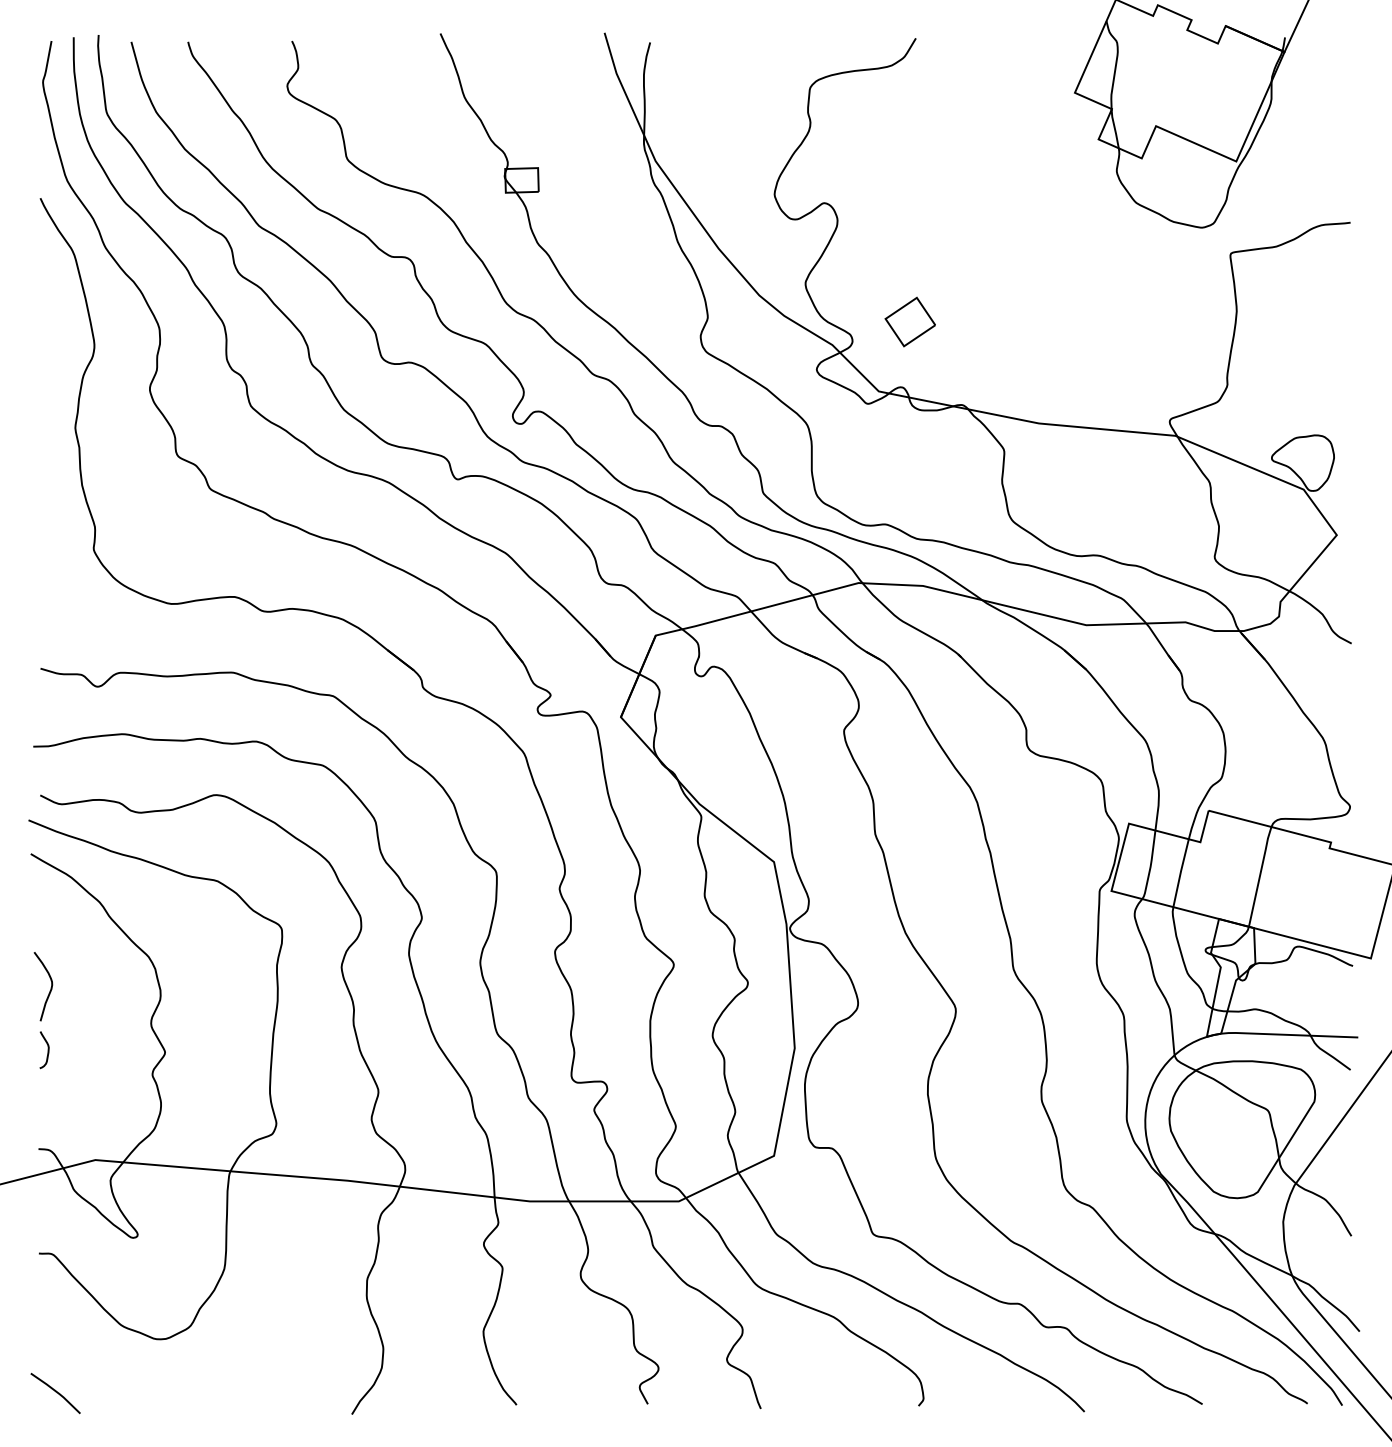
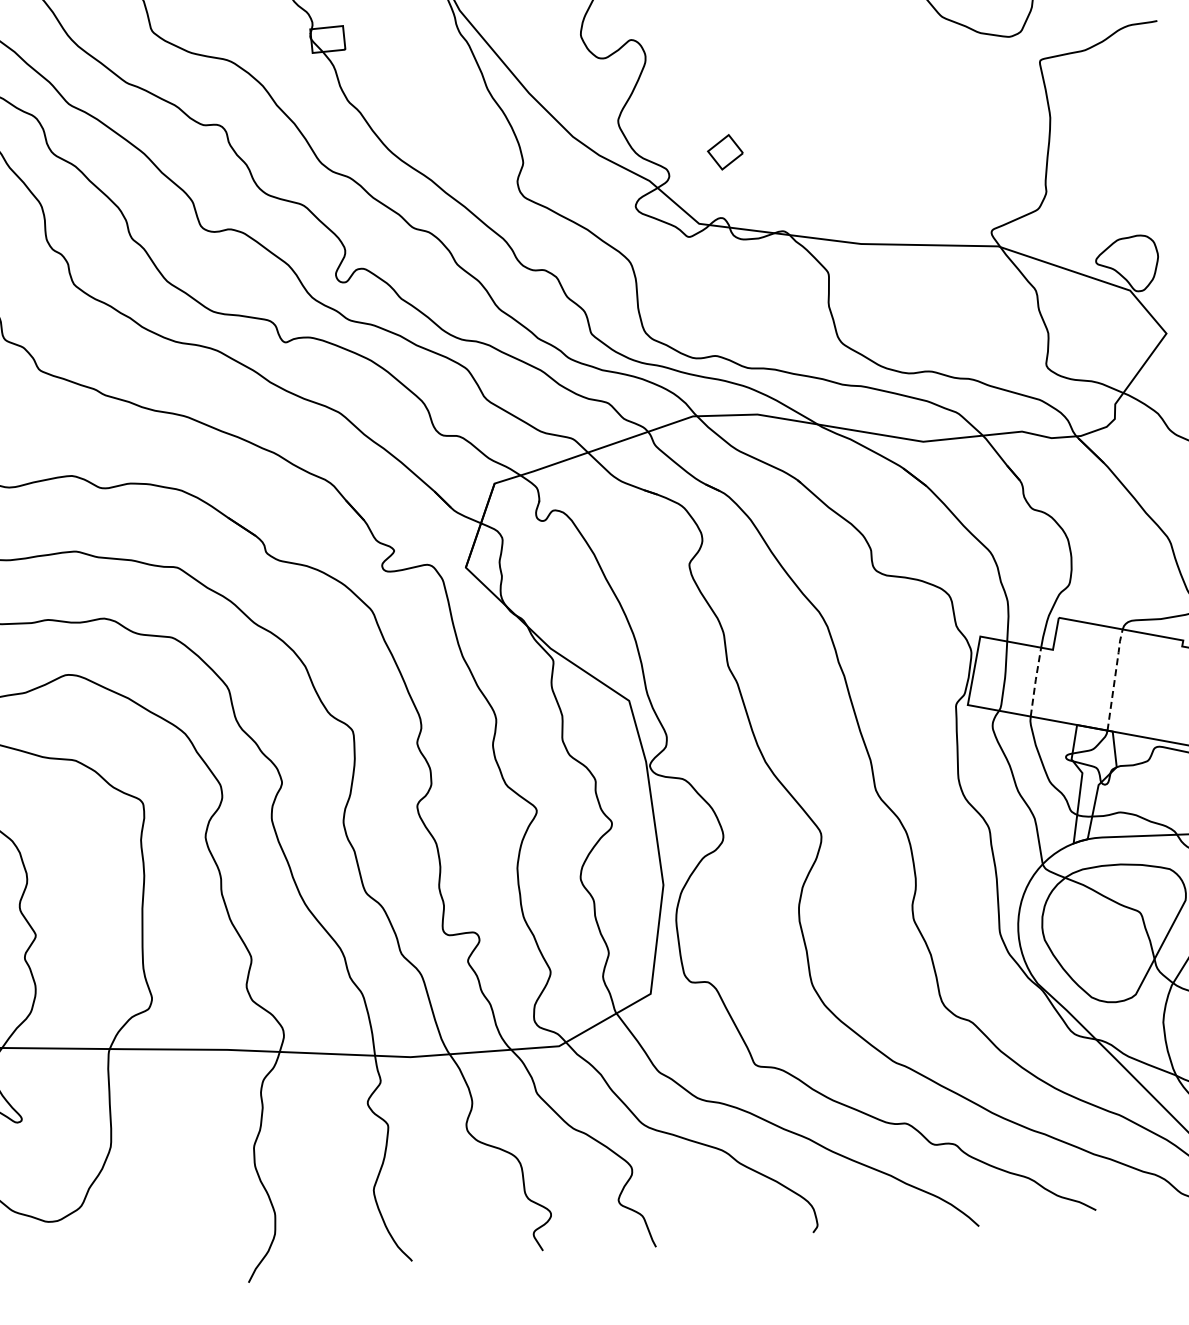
part: (909, 321) -> (724, 151), size x0.7
line: (1180, 872) -> (1035, 681), solid -> dashed
line: (1260, 875) -> (1115, 678), solid -> dashed

